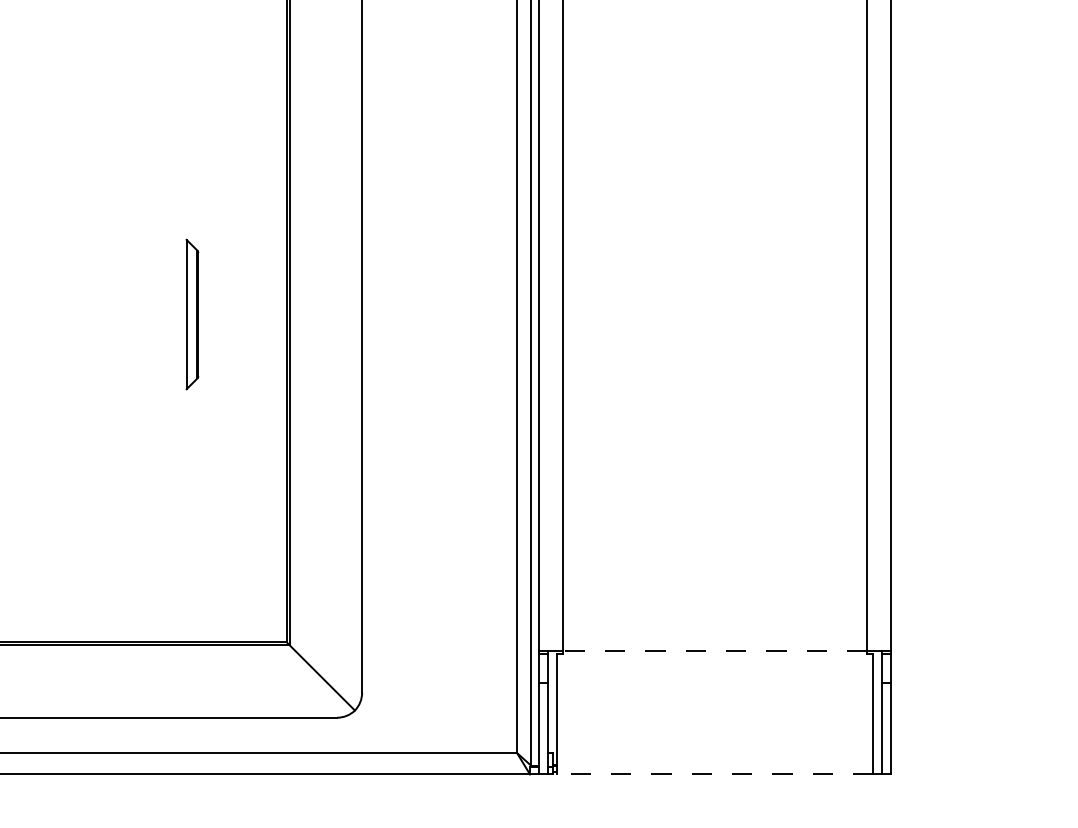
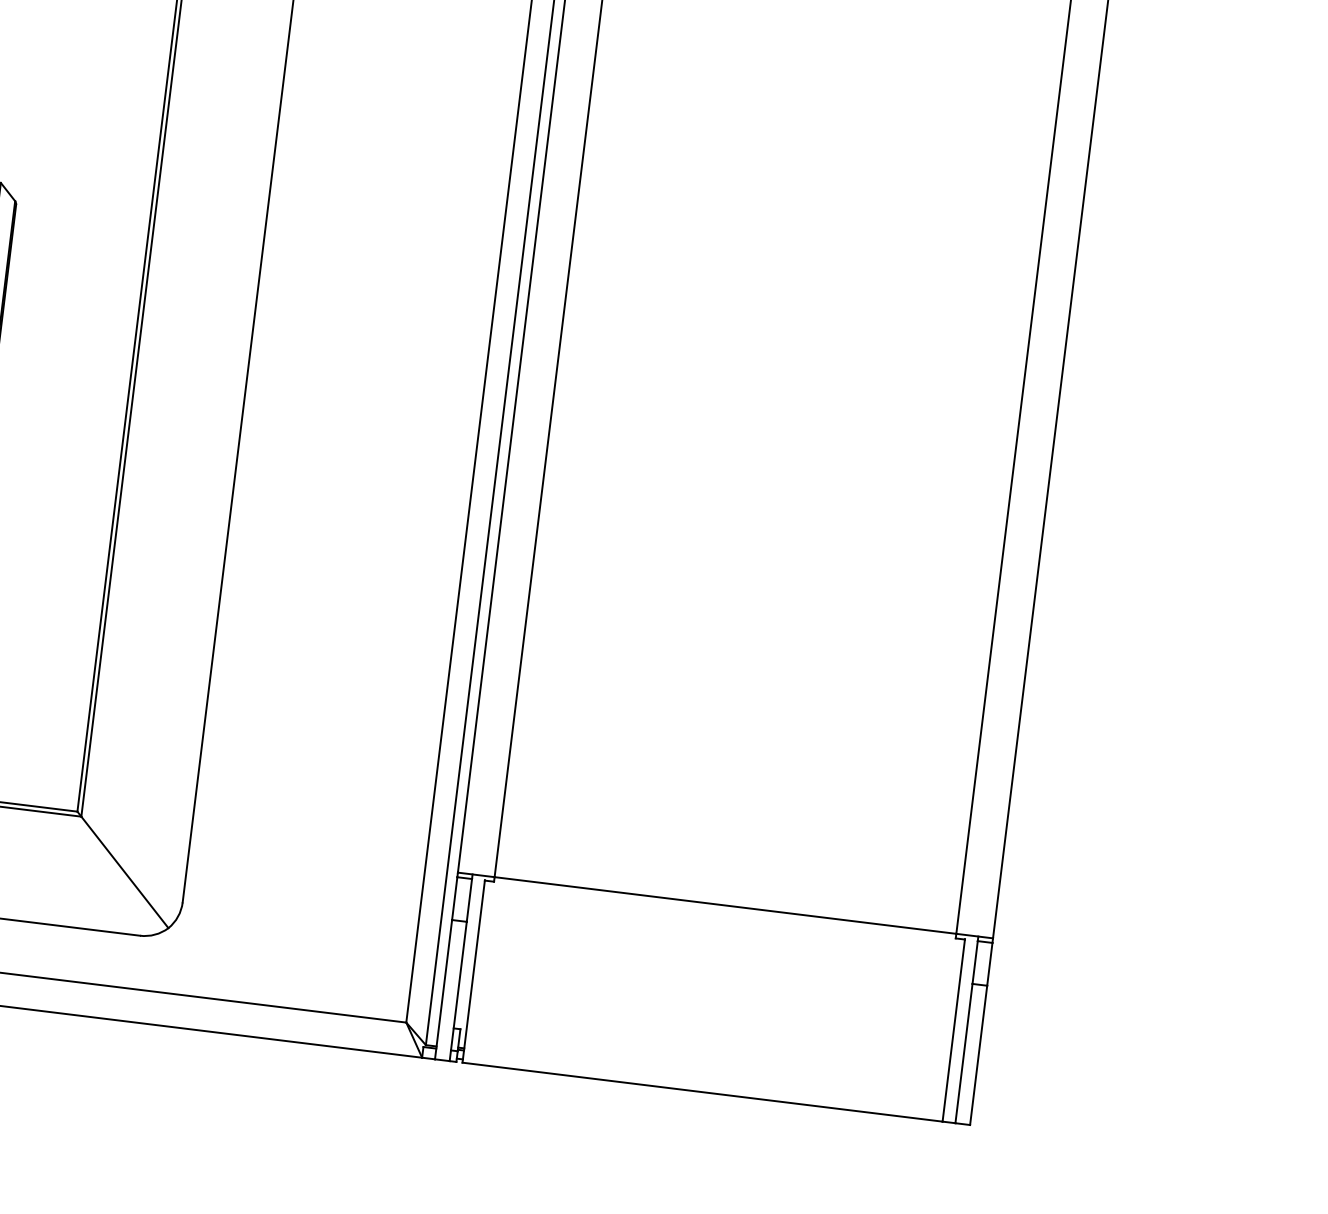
line: (714, 651) -> (724, 905), dashed -> solid
line: (714, 774) -> (701, 1092), dashed -> solid

